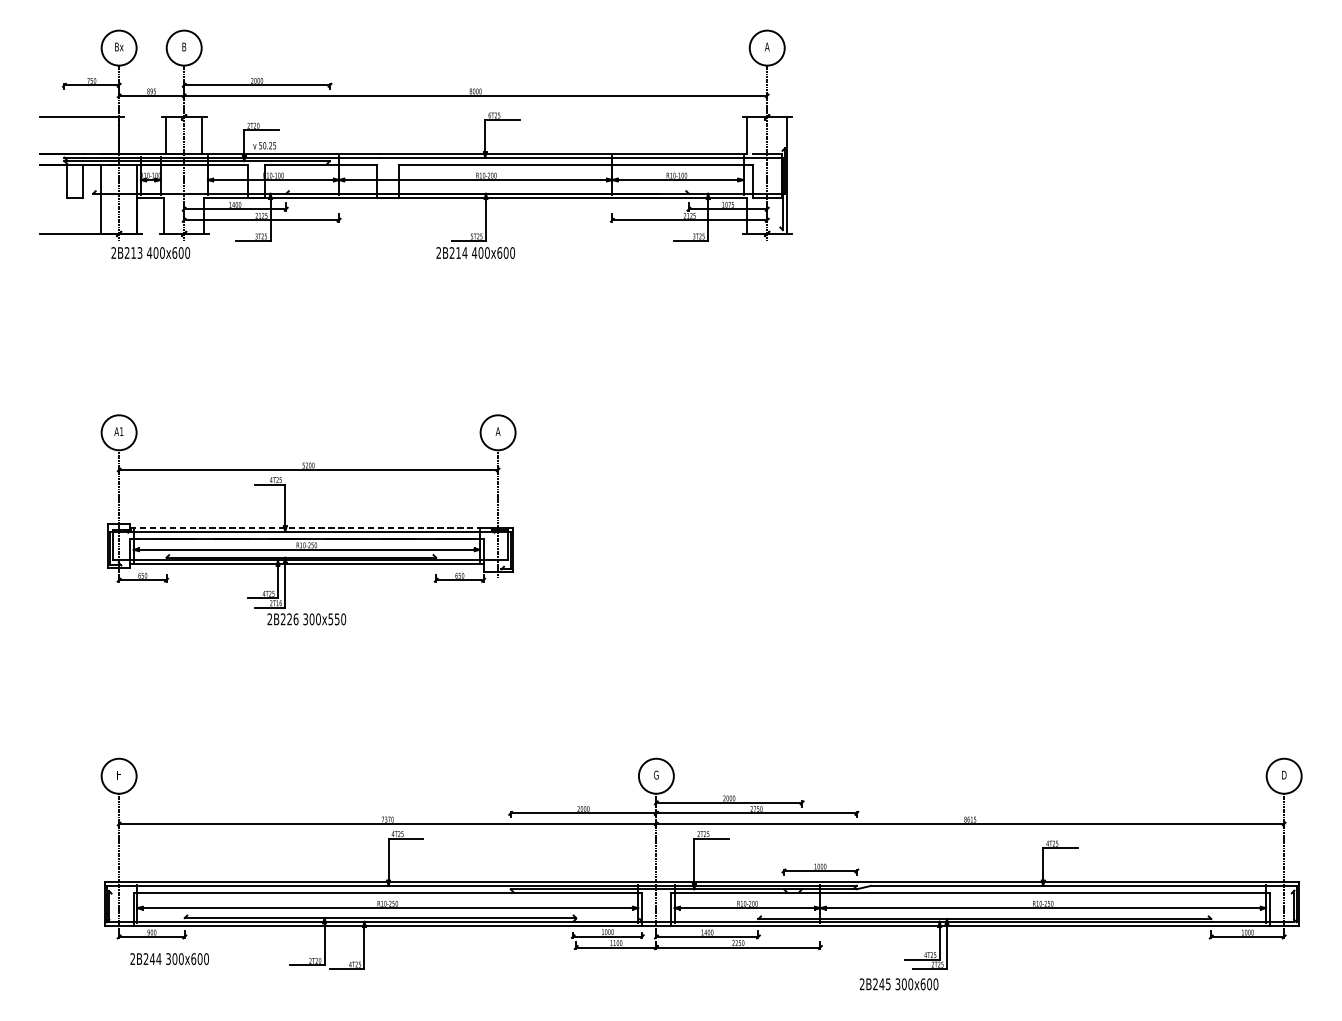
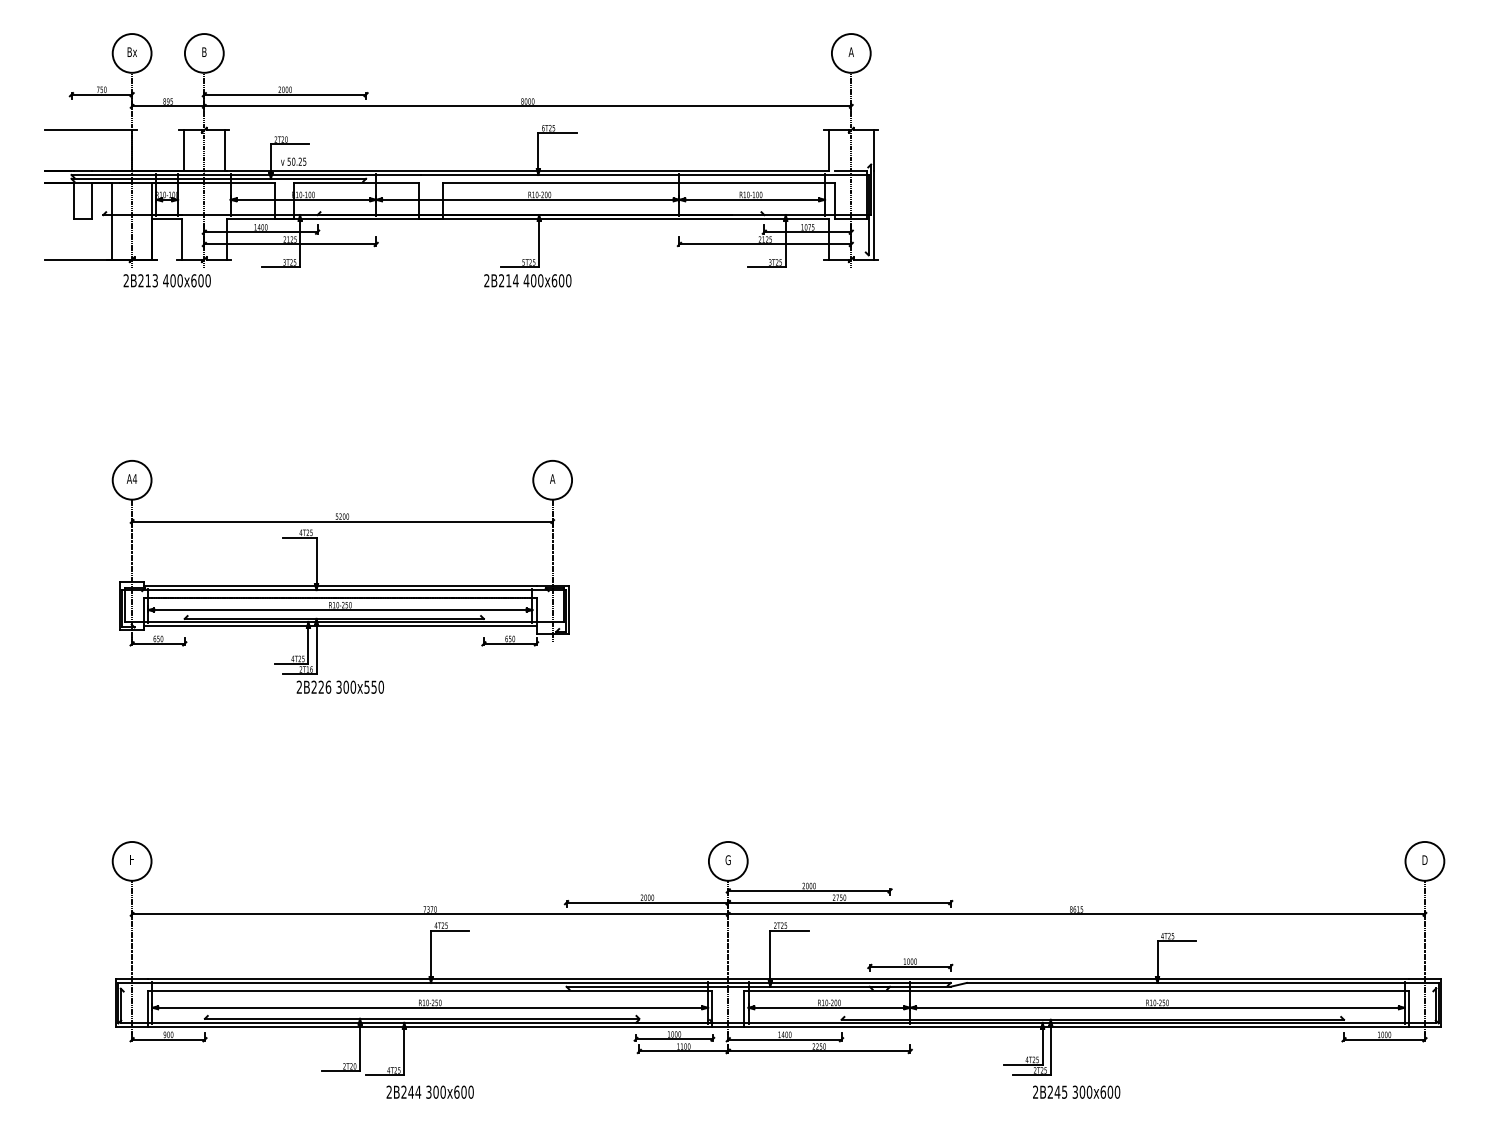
text: (121, 431) -> (134, 478), A1 -> A4
line: (306, 527) -> (340, 585), dashed -> solid
text: (169, 958) -> (429, 1091), moved
text: (899, 983) -> (1076, 1091), moved

